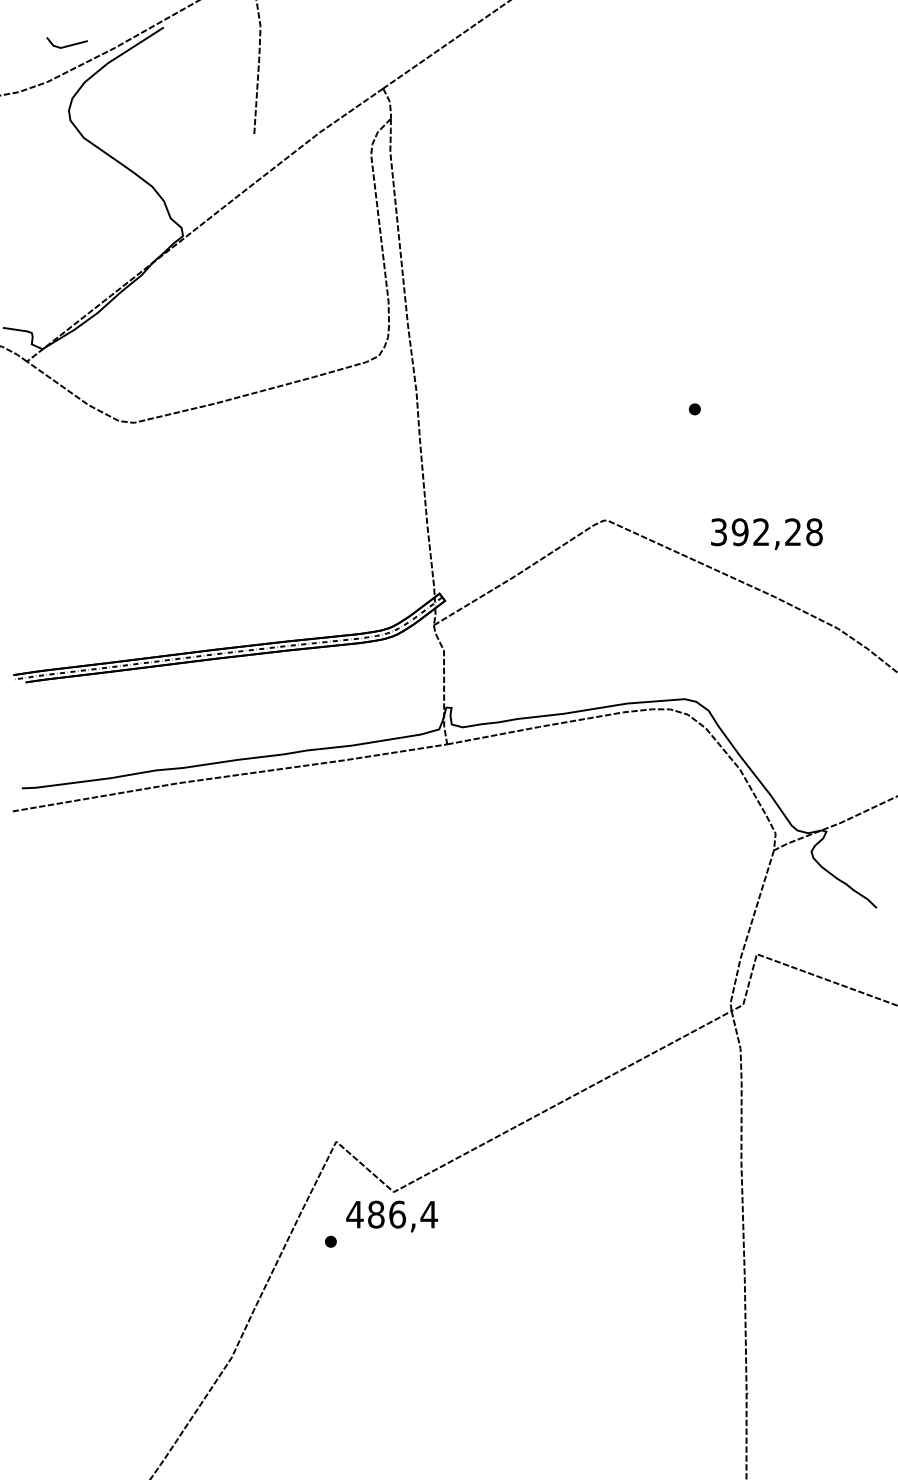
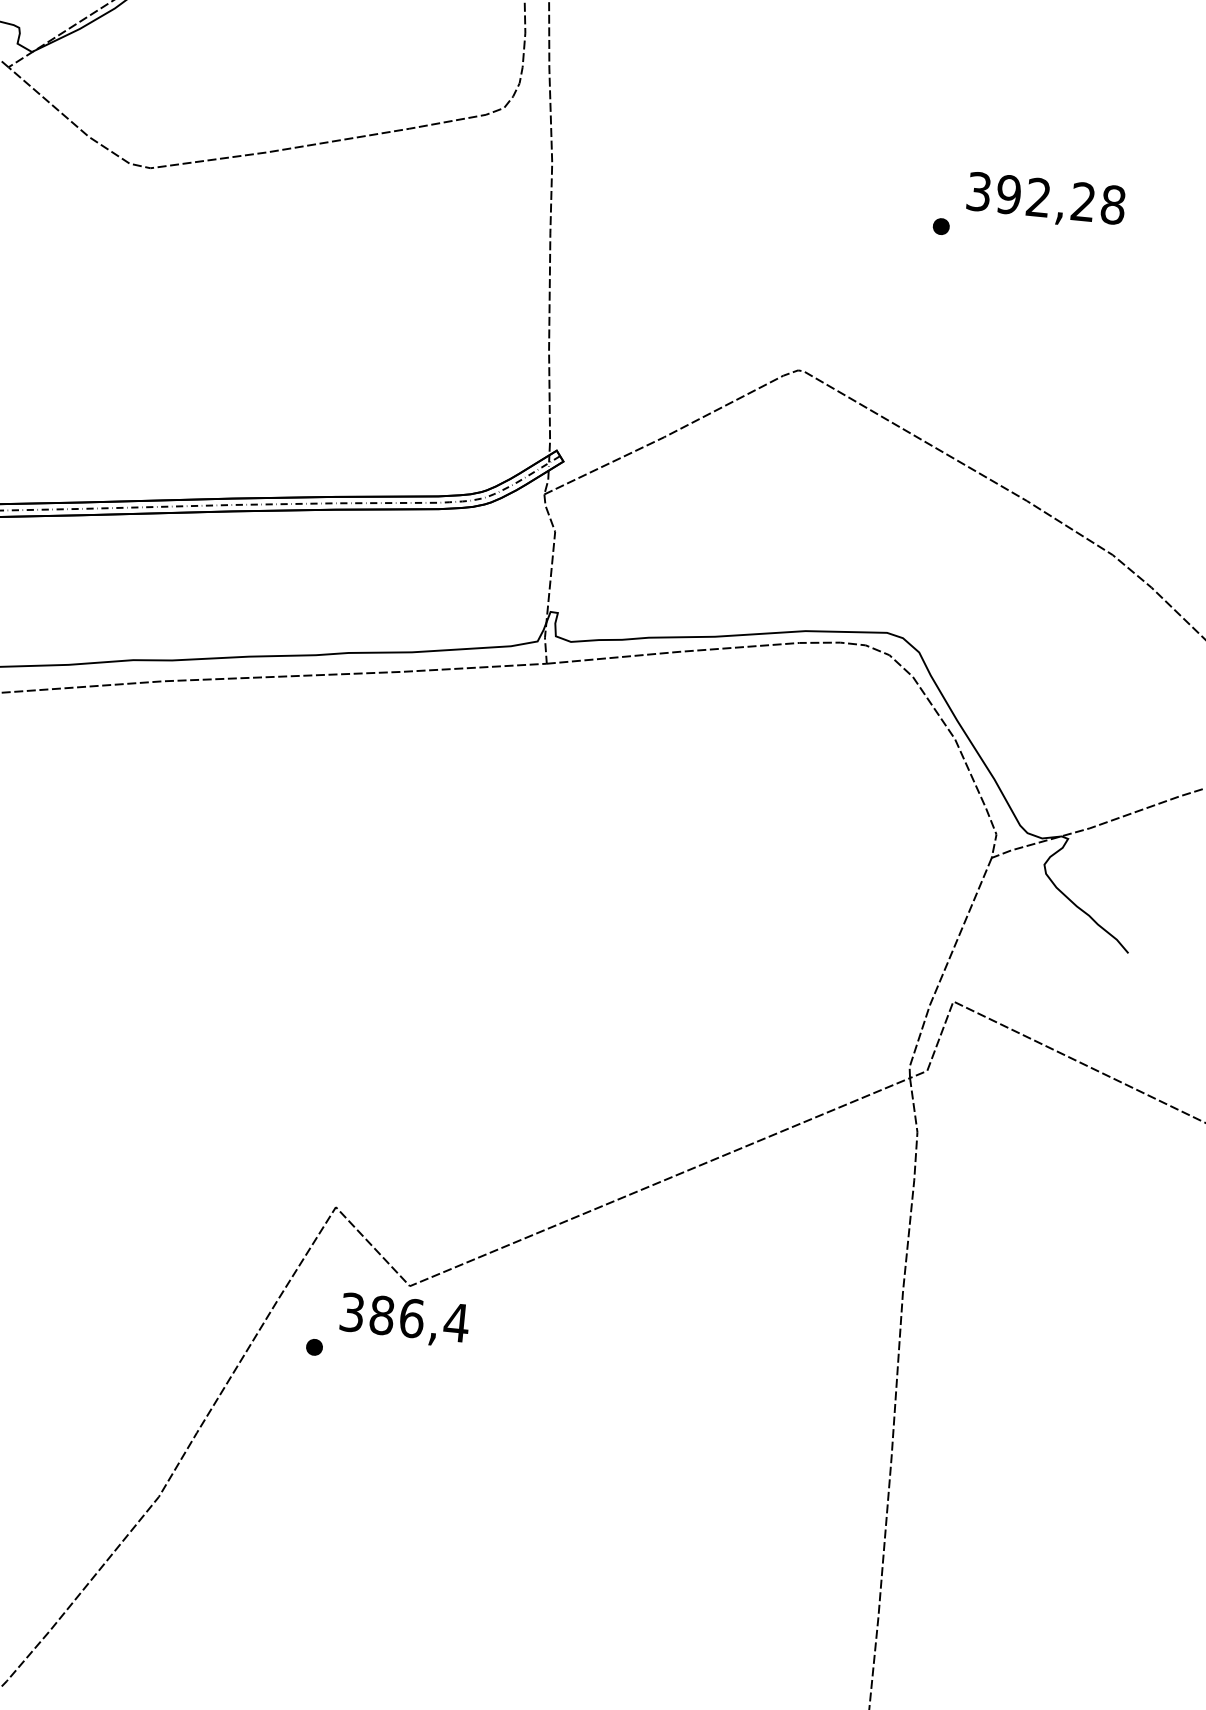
text: (766, 533) -> (1045, 200), moved
text: (354, 1214) -> (351, 1312), 486,4 -> 386,4

